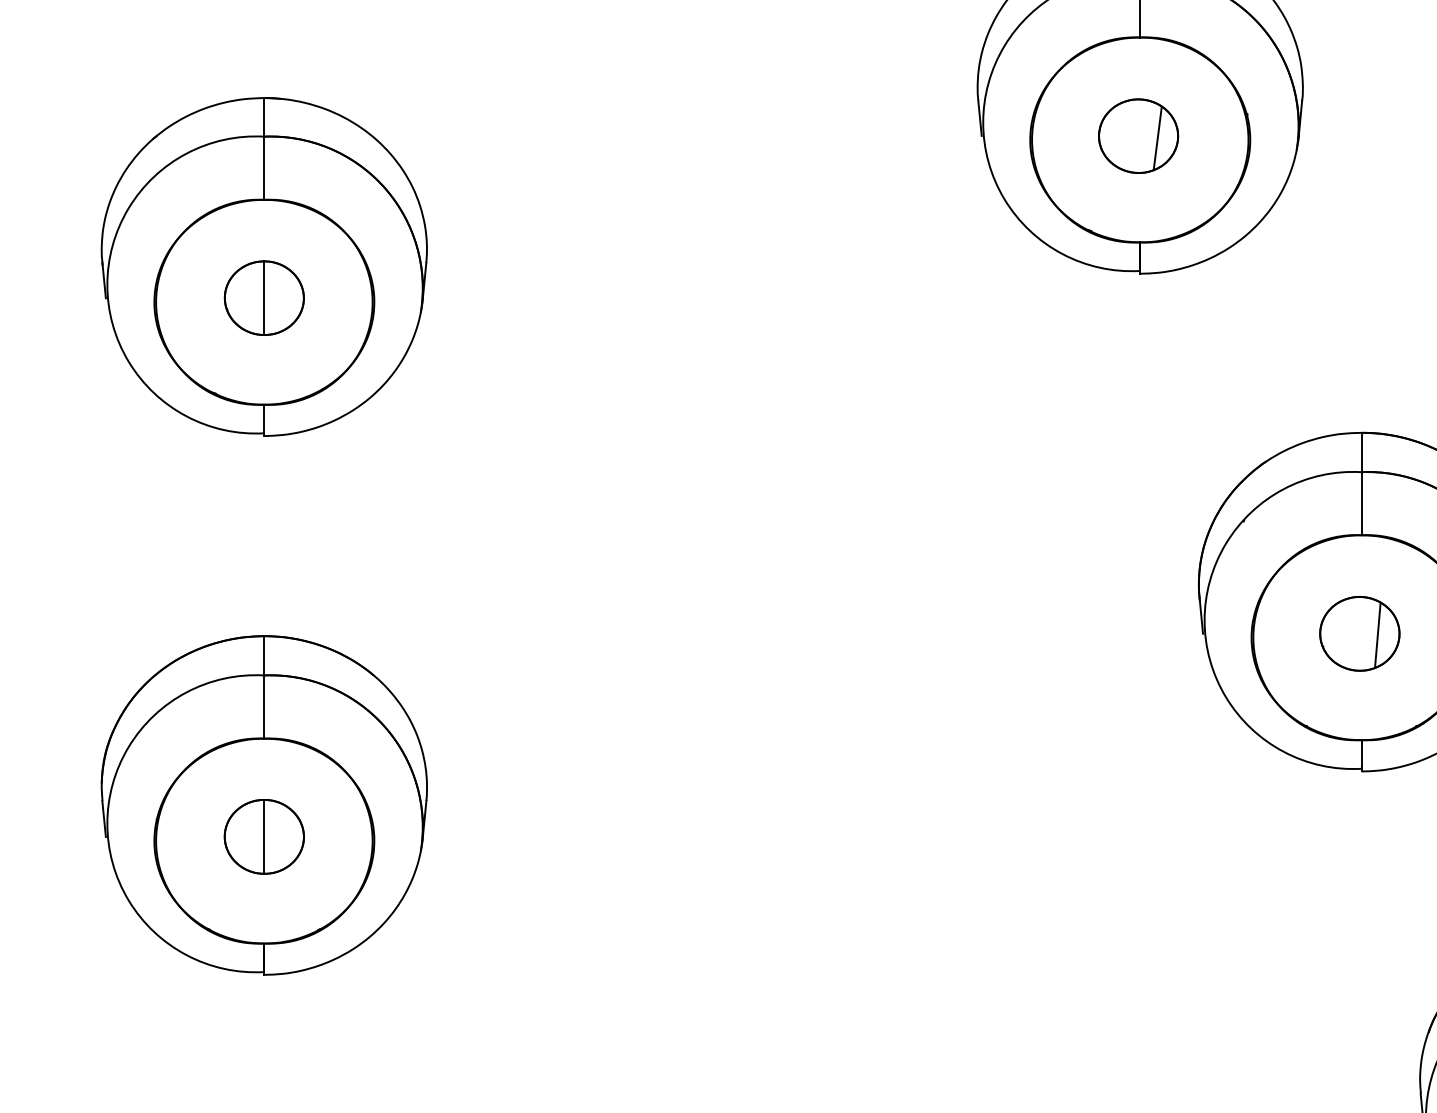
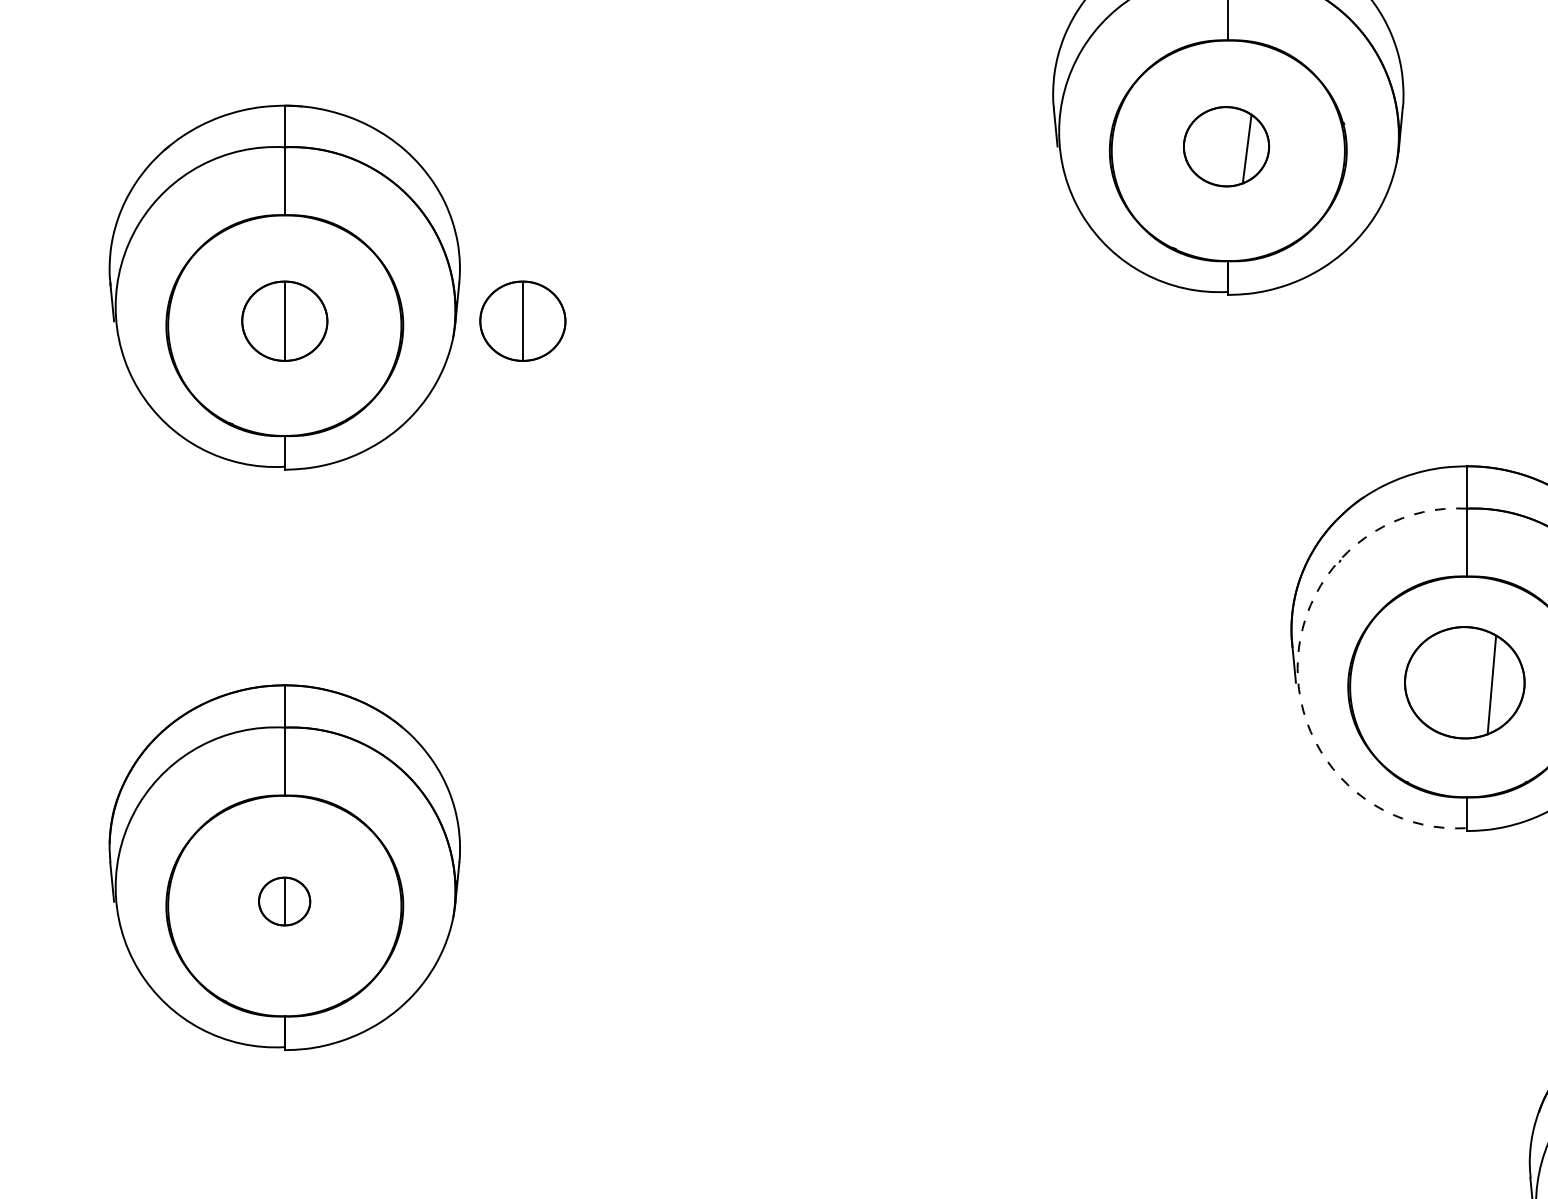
part: (484, 297) -> (521, 320), added
arc: (1204, 620) -> (1297, 668), solid -> dashed
part: (1359, 633) -> (1464, 682), size x1.4
part: (263, 836) -> (283, 901), size x0.6

